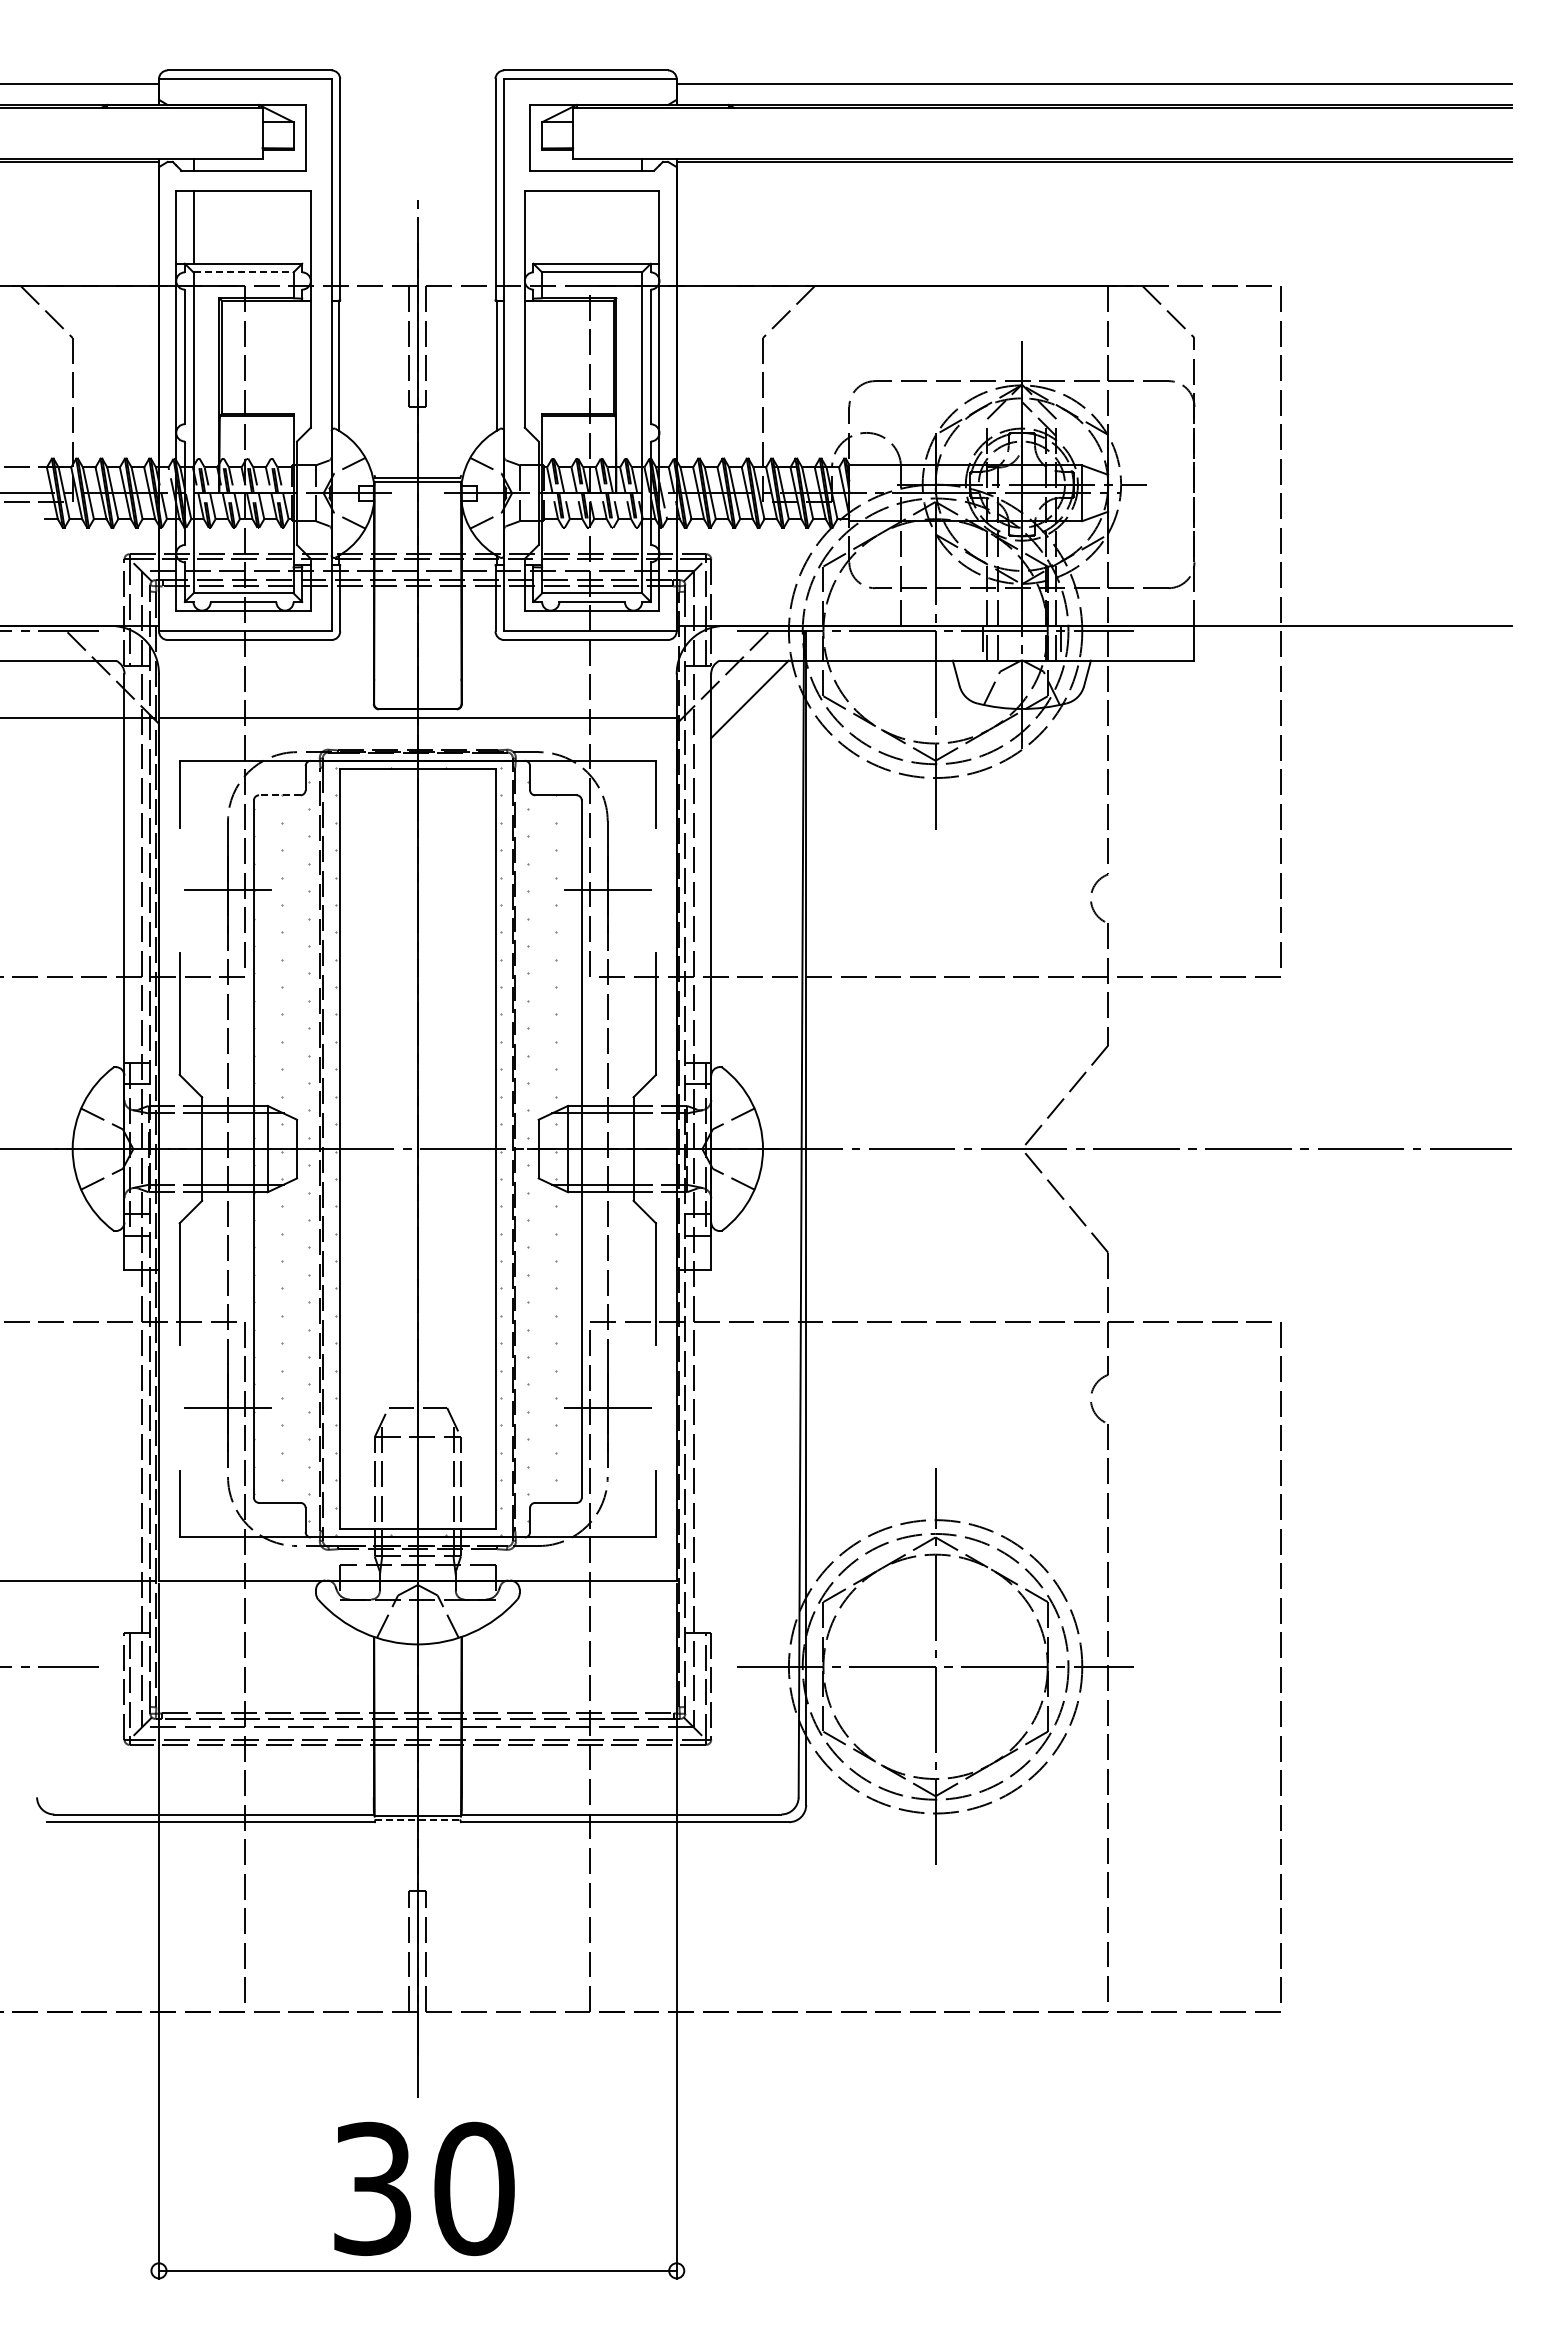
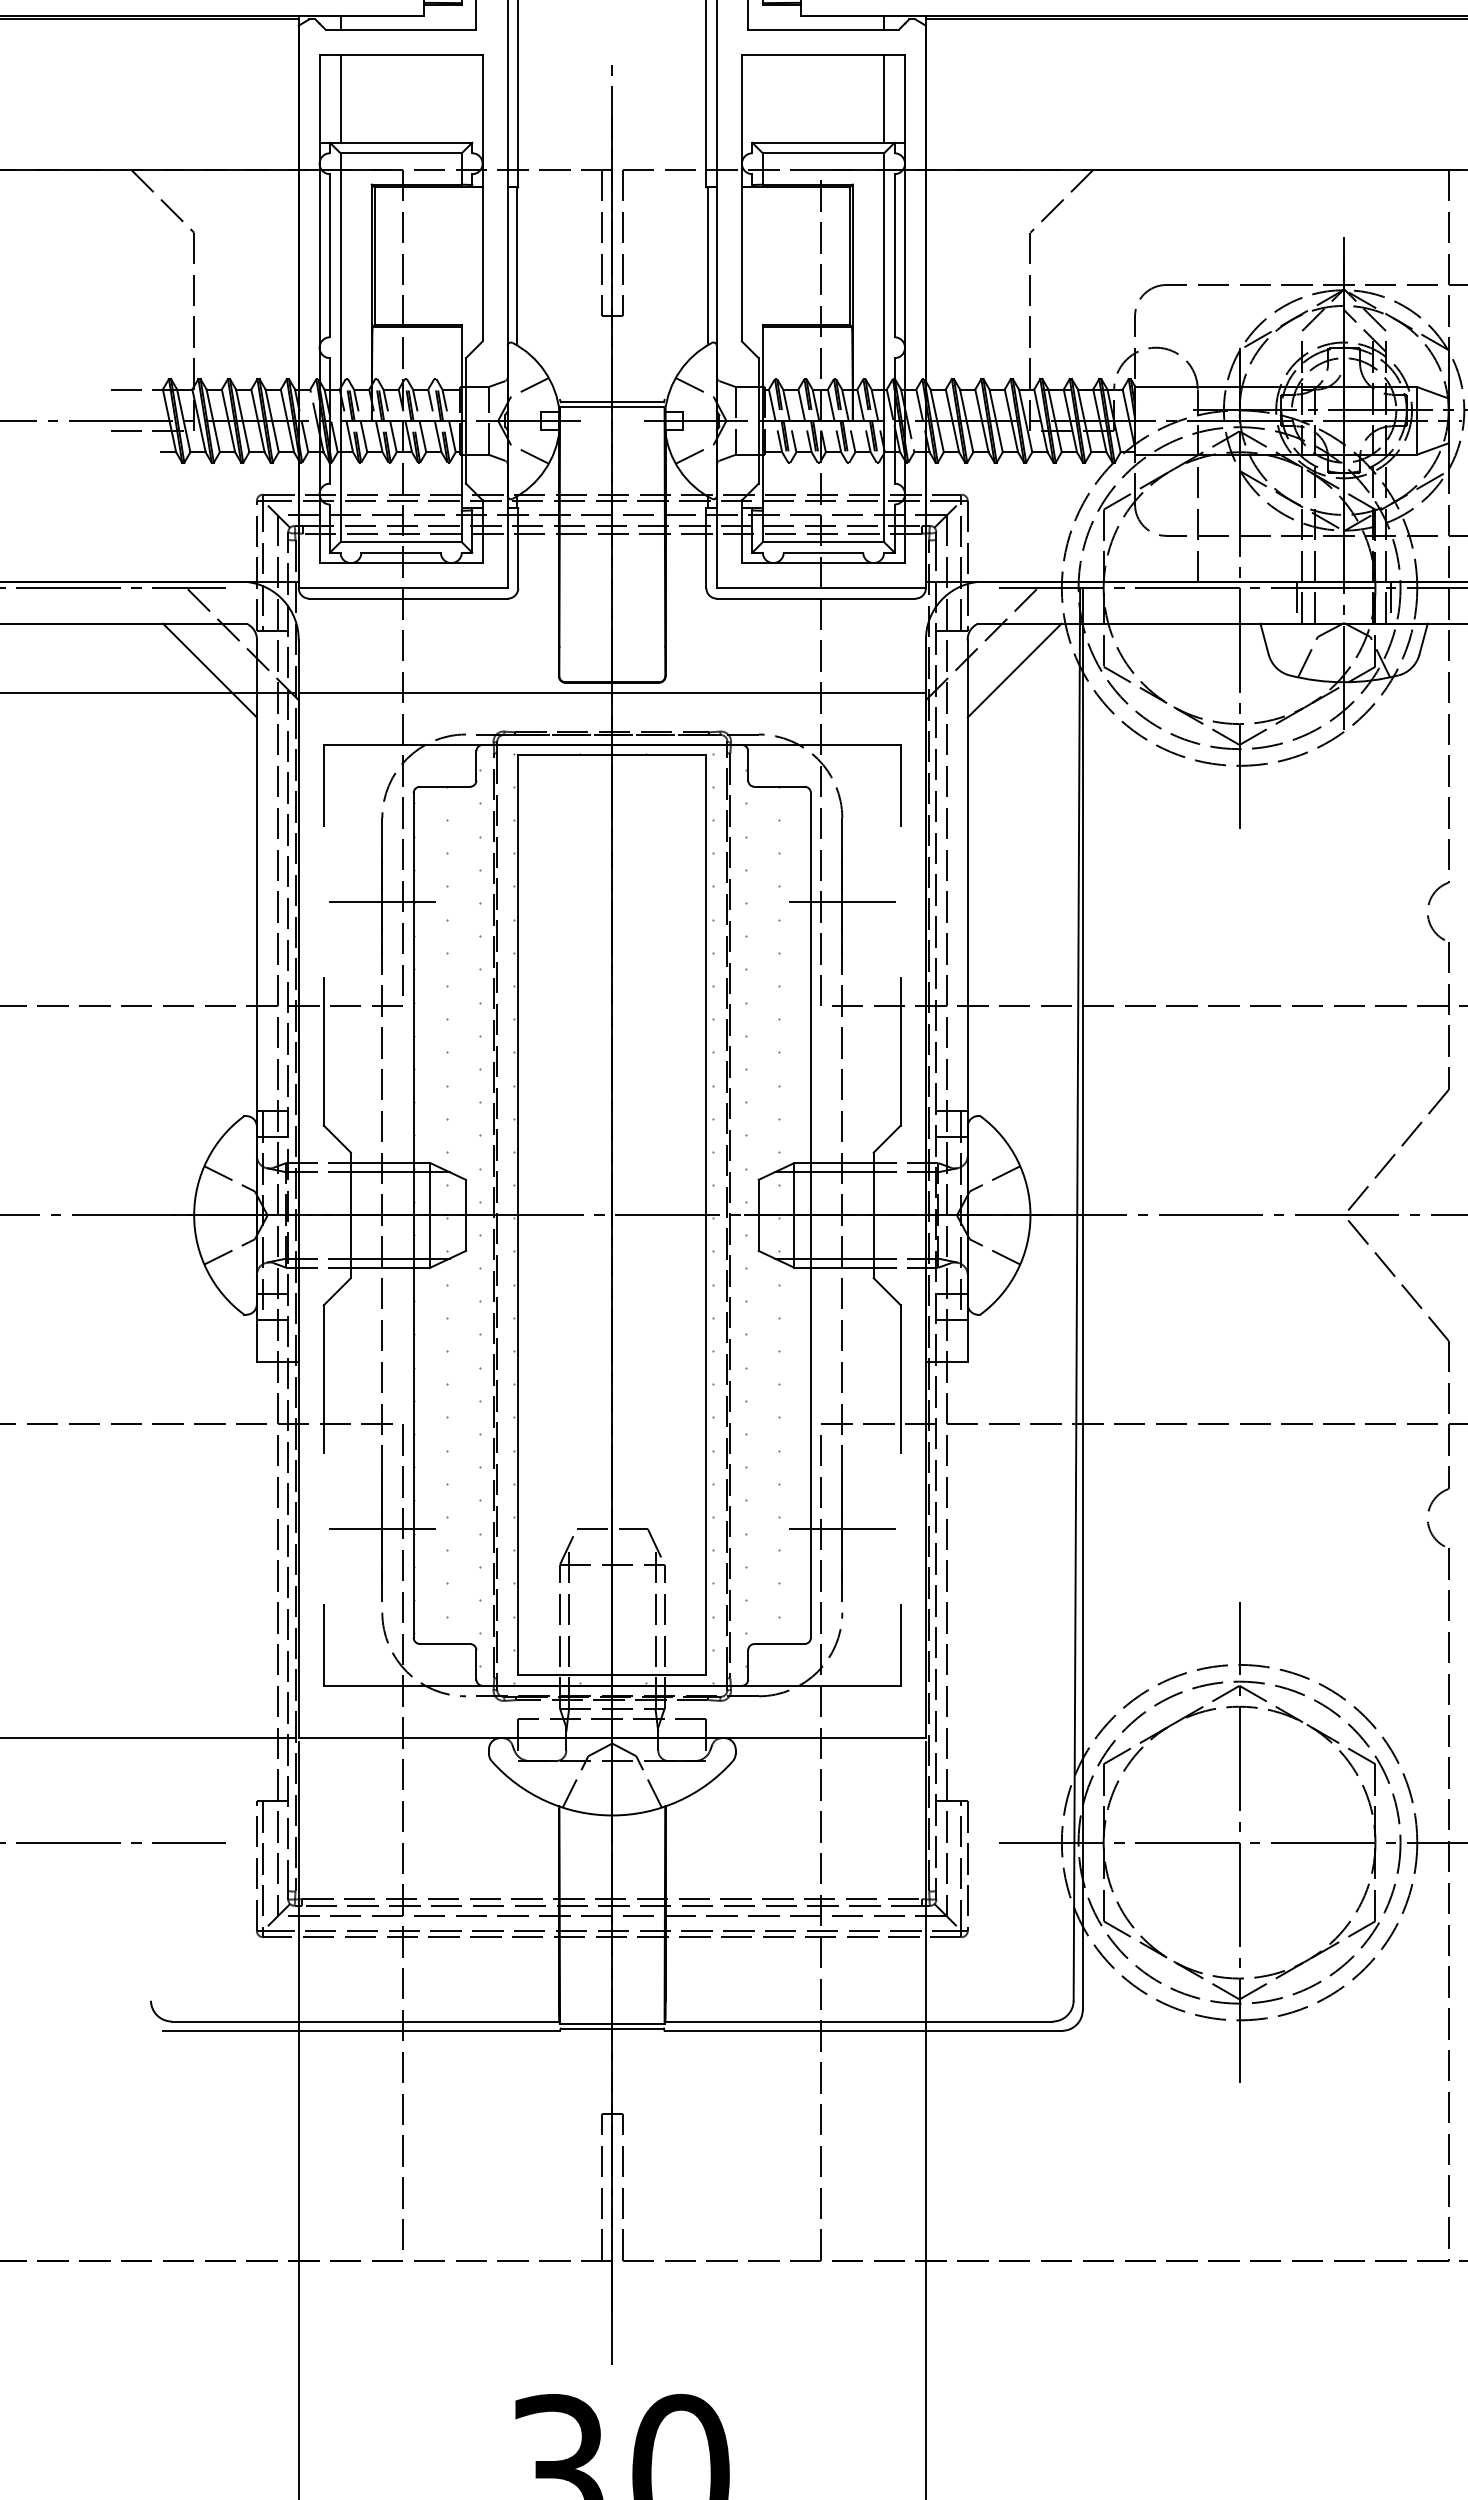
line: (642, 227) -> (884, 98), added
line: (244, 272) -> (402, 153), dashed -> solid
line: (85, 699) -> (209, 670), added
line: (279, 795) -> (444, 787), dashed -> solid
line: (417, 1820) -> (611, 2028), dashed -> solid

